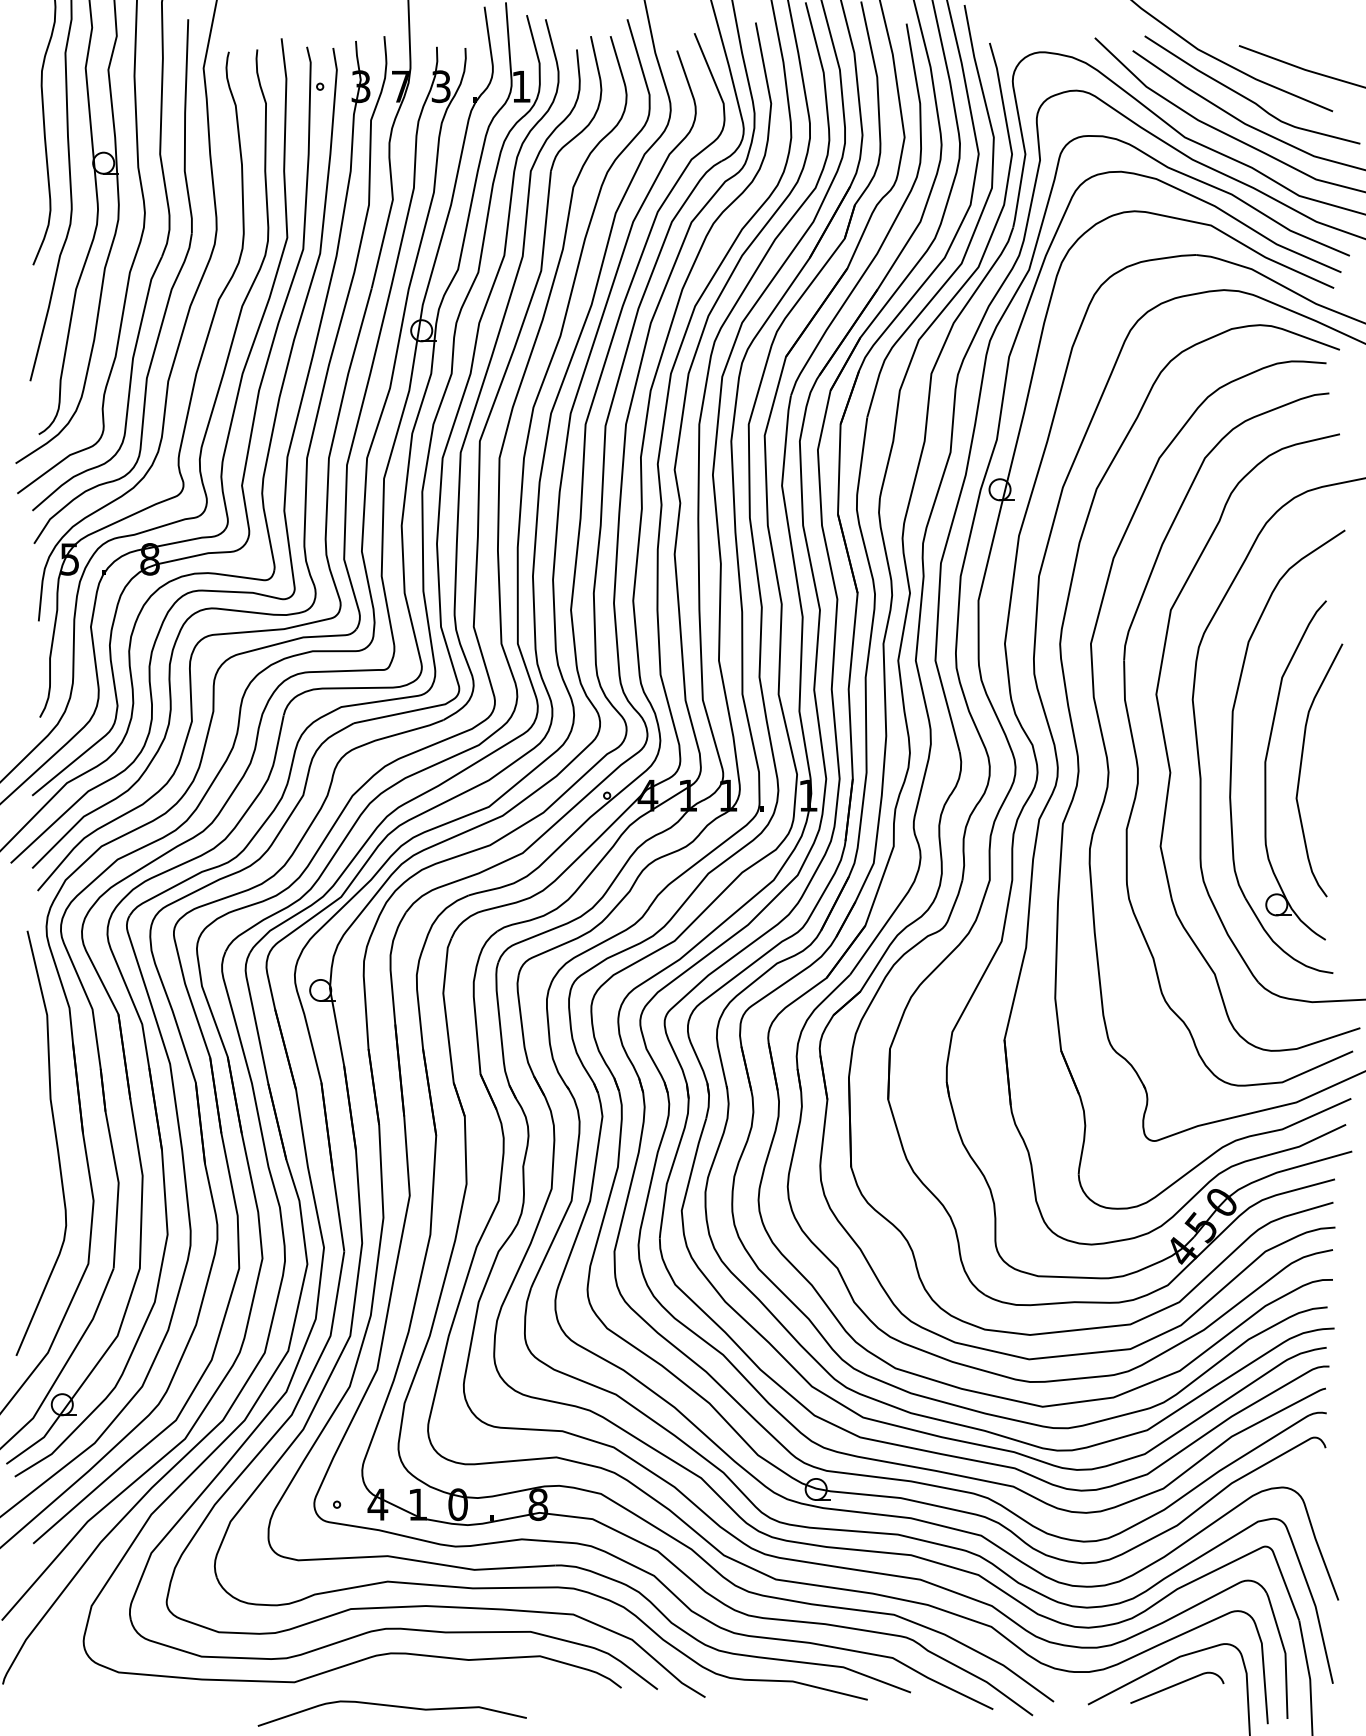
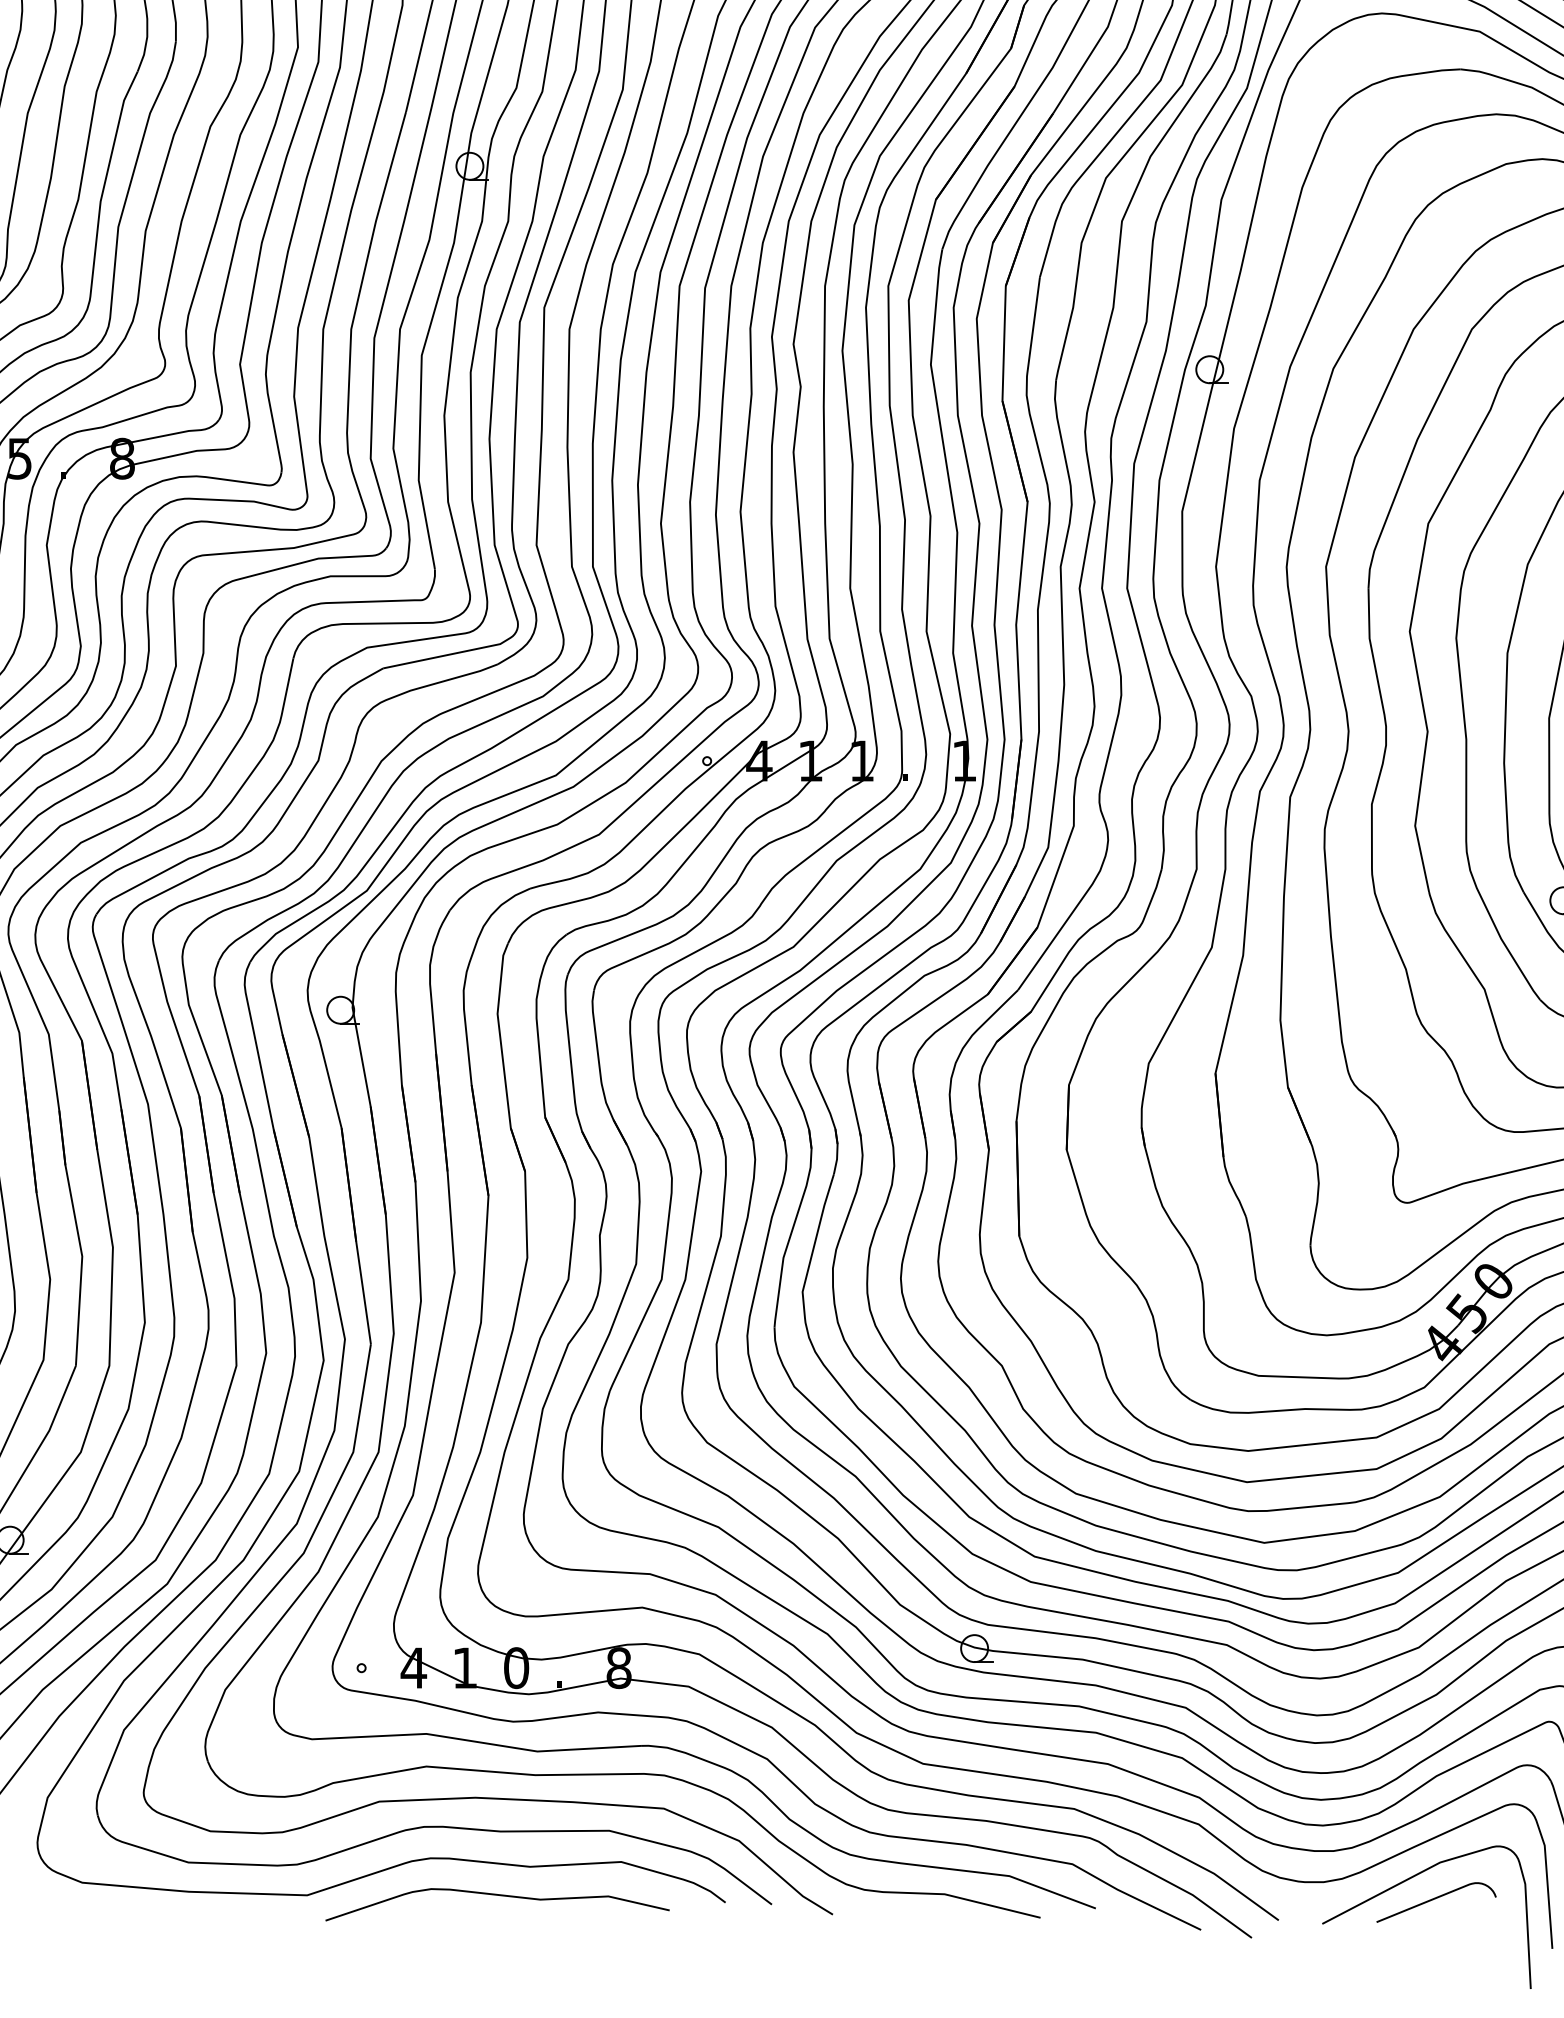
curve: (394, 1707) -> (500, 1896), moved

